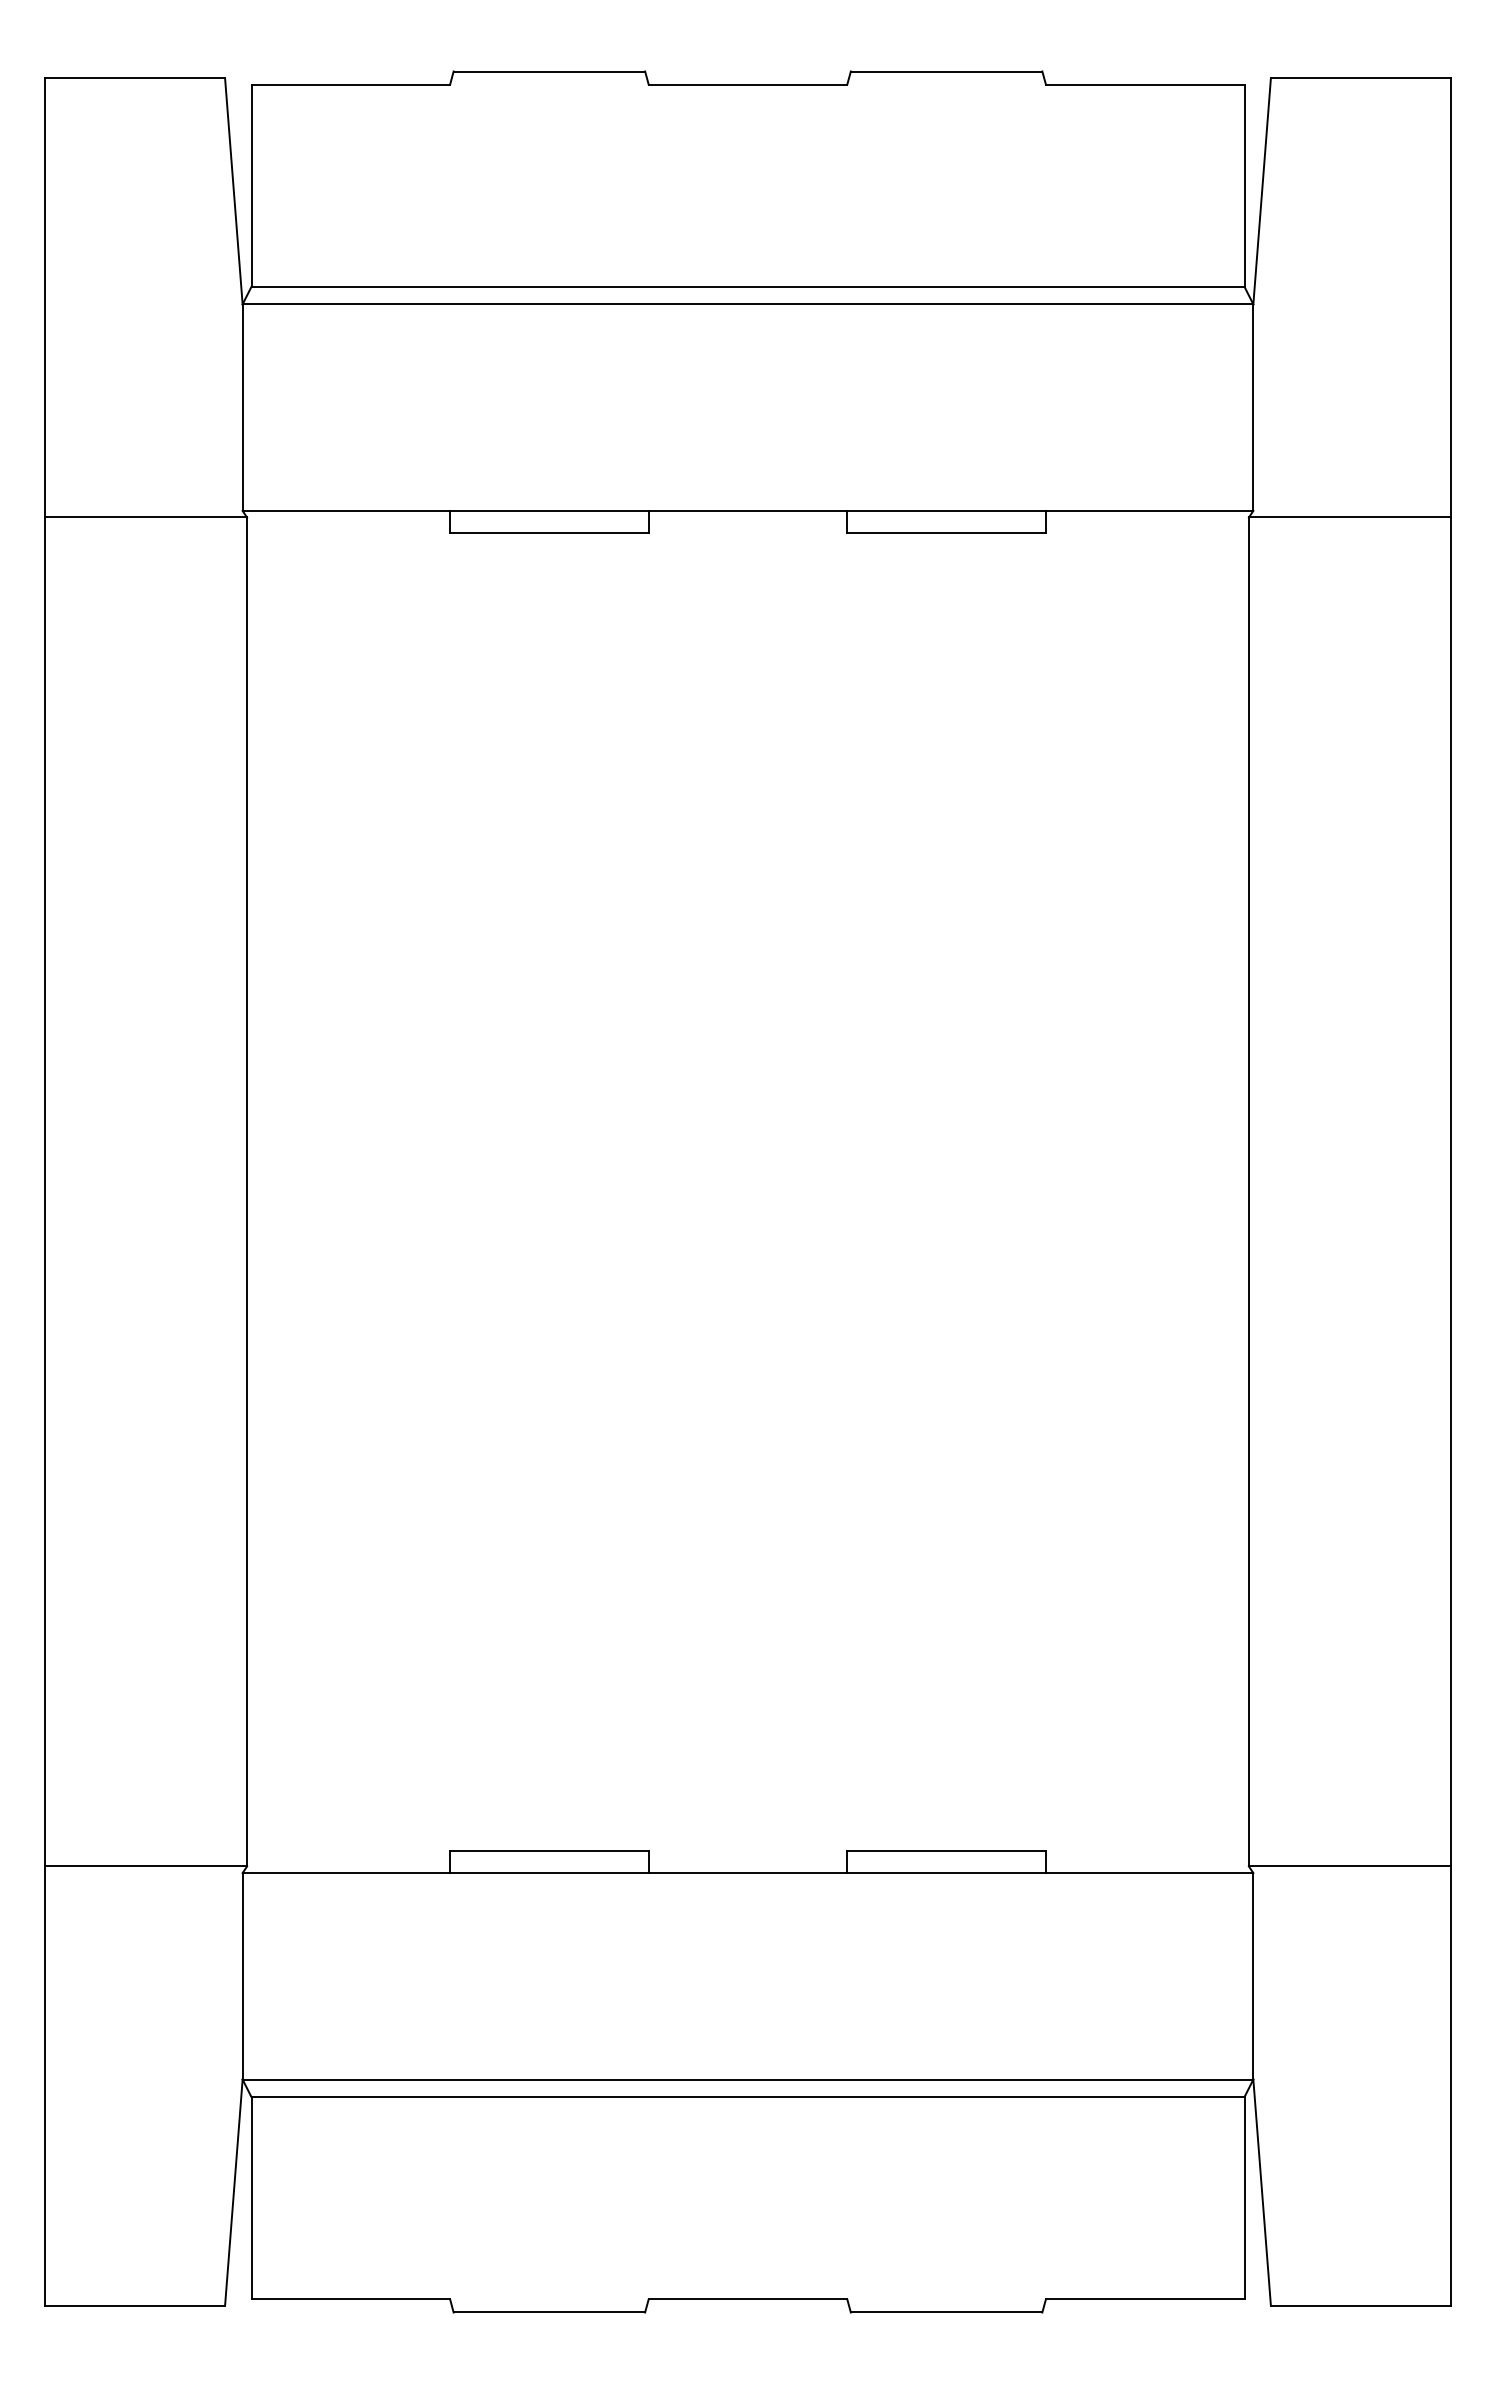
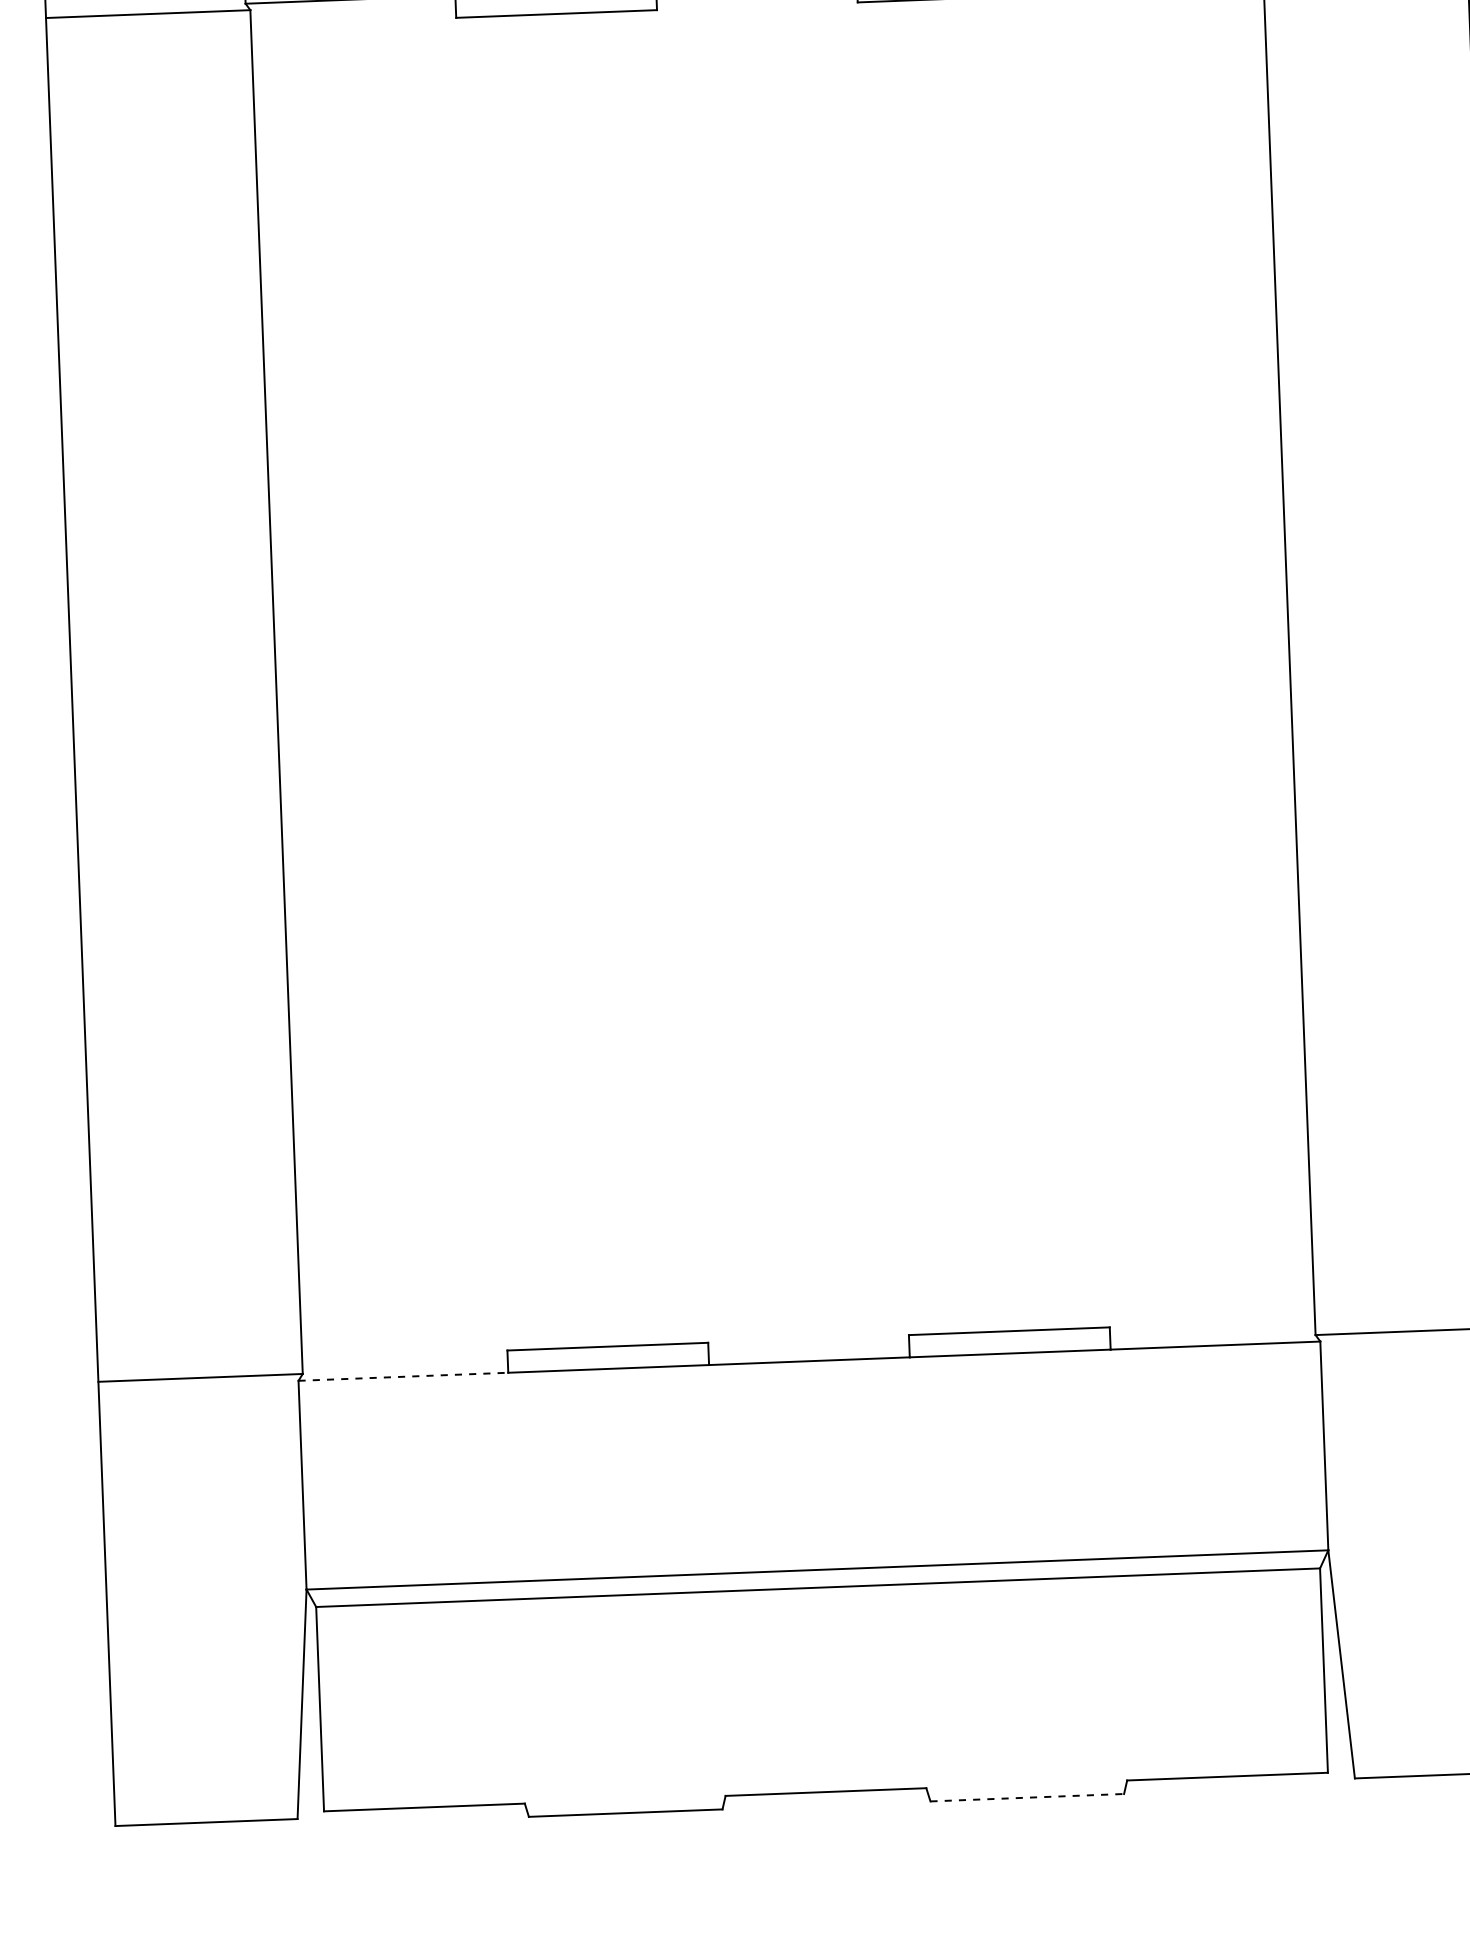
line: (346, 1873) -> (403, 1377), solid -> dashed
line: (946, 2312) -> (1027, 1797), solid -> dashed

